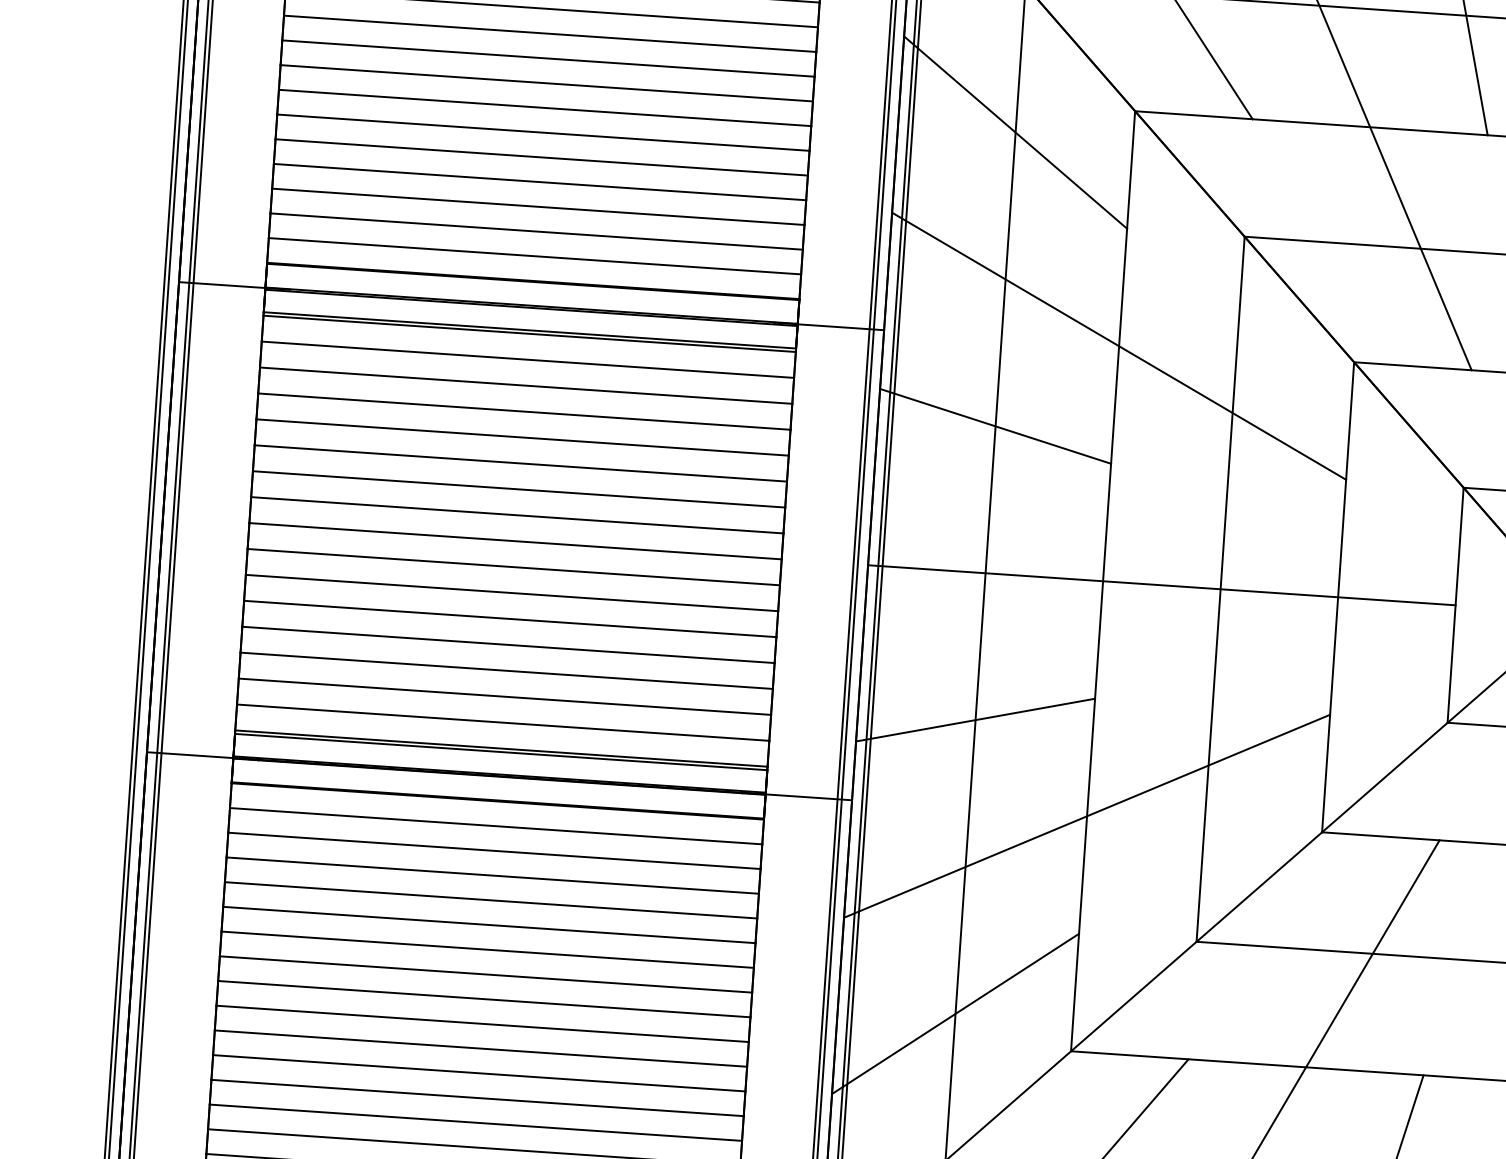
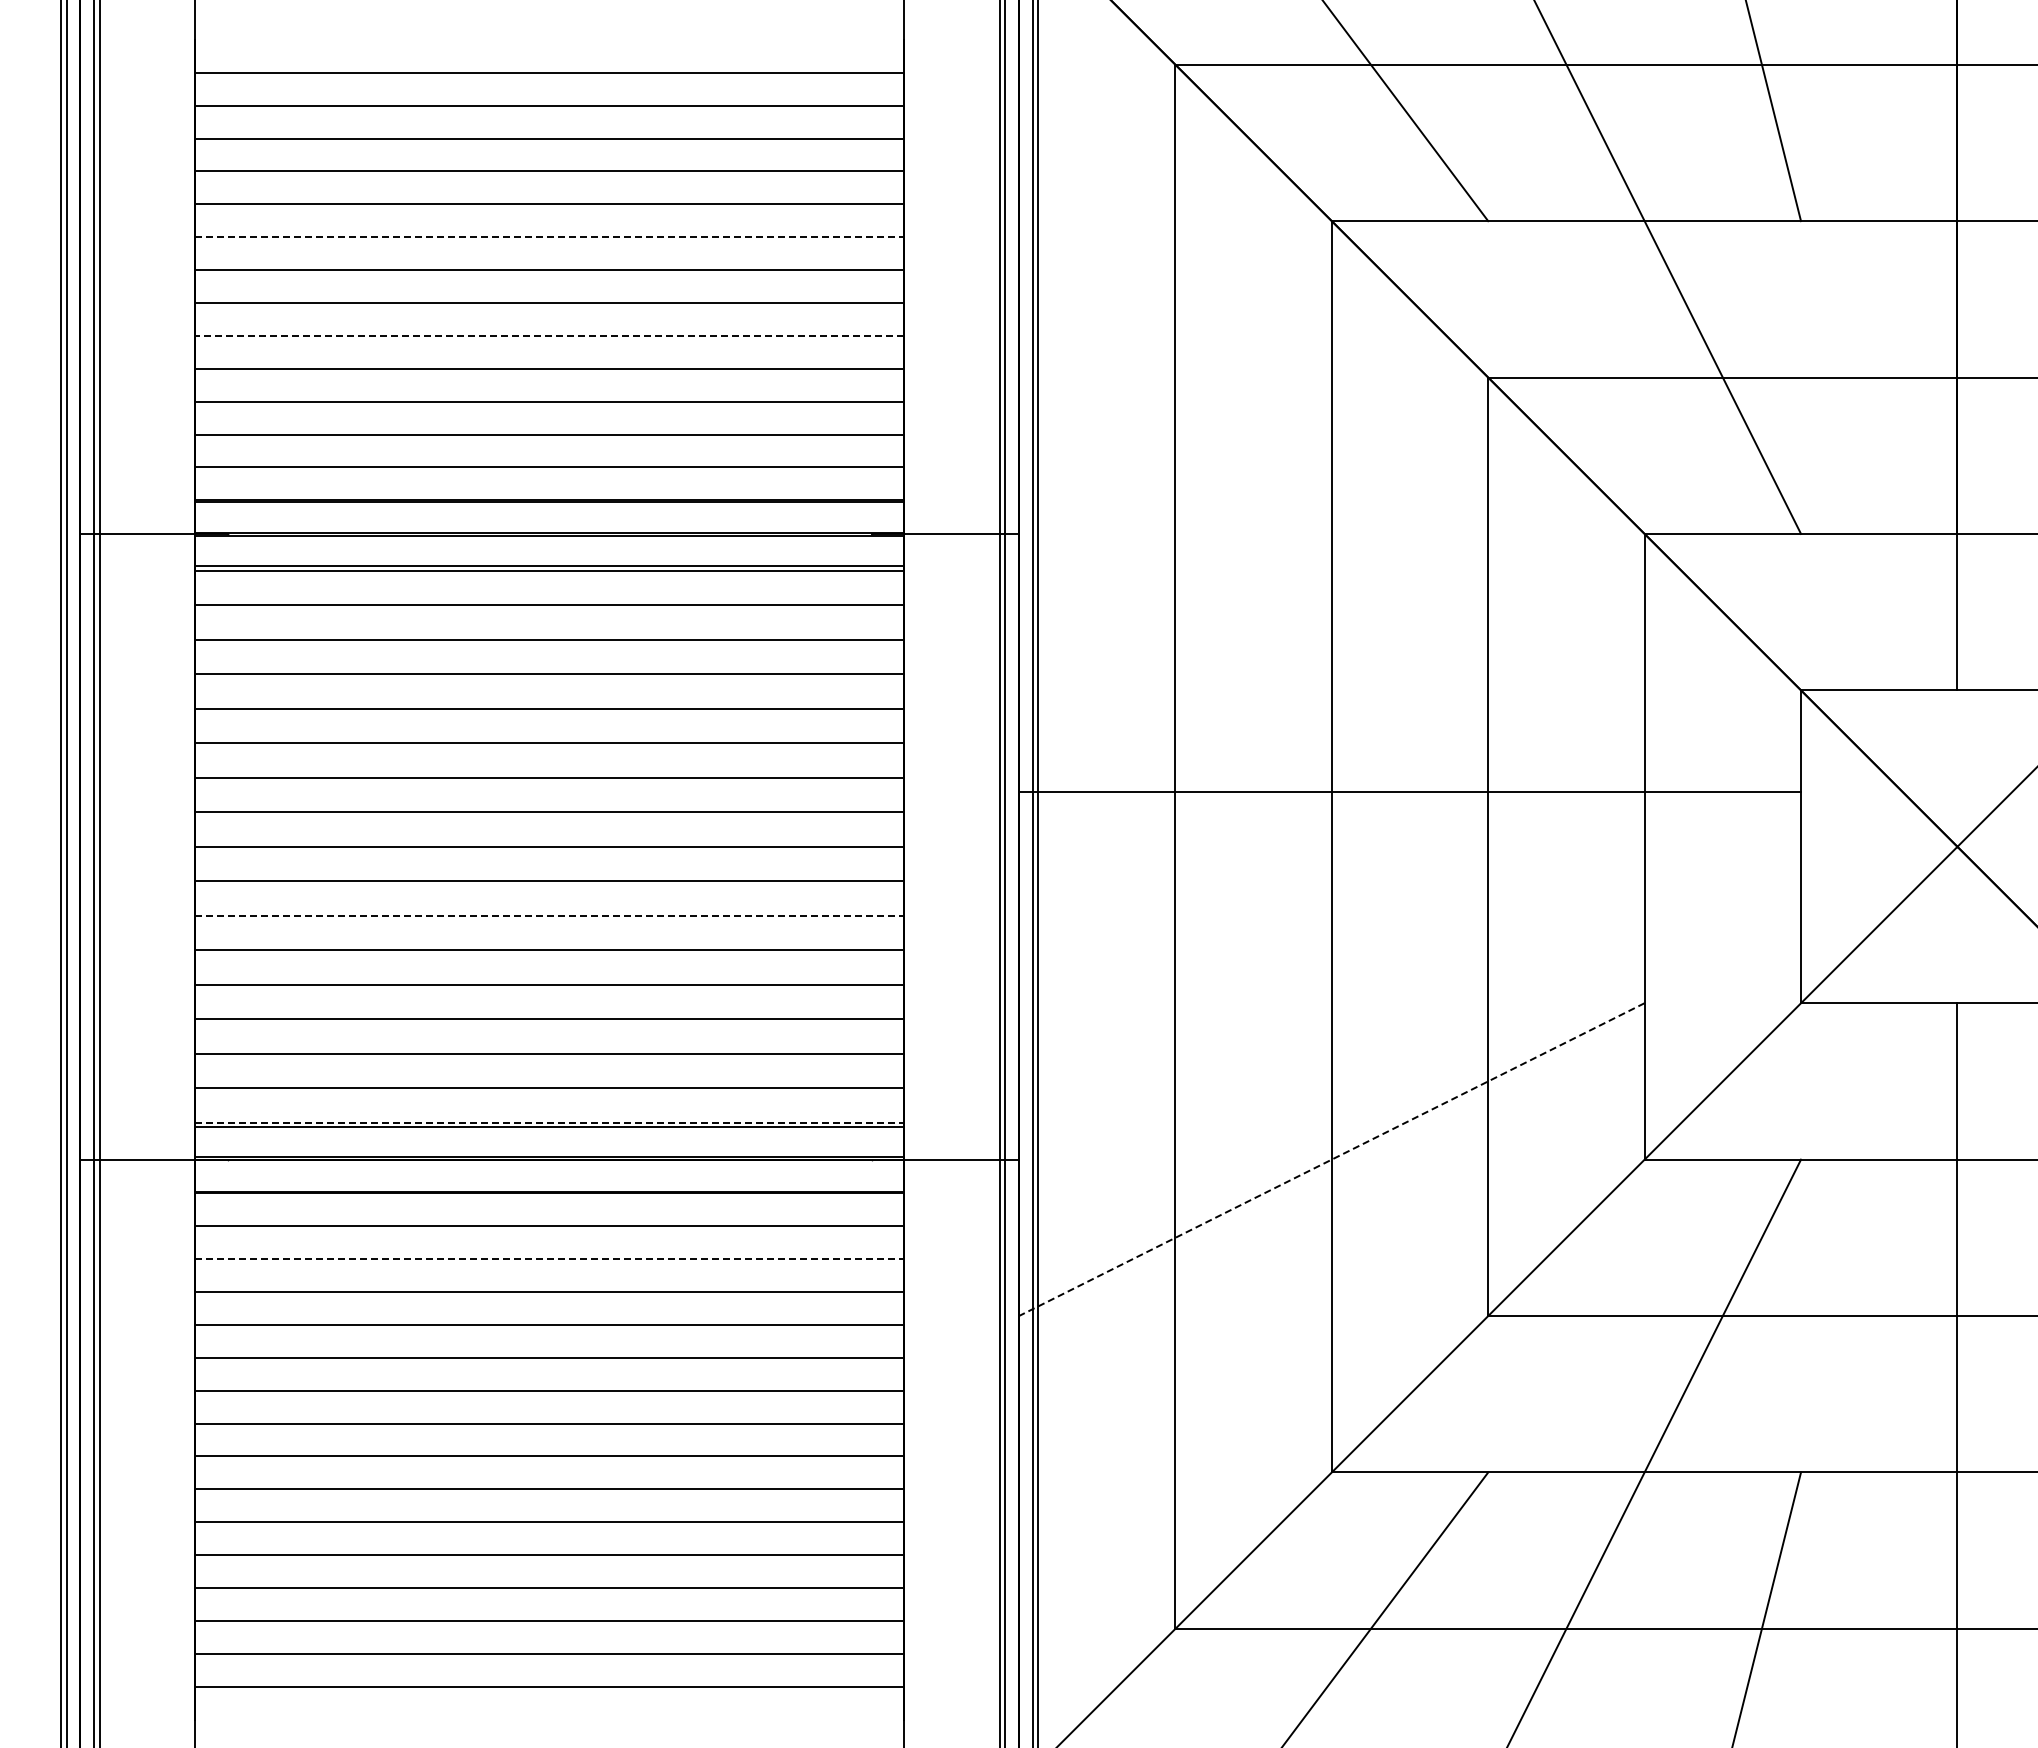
line: (547, 83) -> (550, 237), solid -> dashed
line: (1015, 131) -> (1174, 259), removed
line: (541, 157) -> (549, 335), solid -> dashed
line: (1118, 345) -> (1331, 533), removed
line: (994, 426) -> (1174, 651), removed
line: (1161, 585) -> (1409, 791), moved
line: (512, 592) -> (550, 915), solid -> dashed
line: (974, 720) -> (1174, 1042), removed
line: (502, 748) -> (550, 1122), solid -> dashed
line: (1086, 816) -> (1331, 1159), solid -> dashed
line: (495, 850) -> (550, 1258), solid -> dashed
line: (954, 1013) -> (1174, 1433), removed

